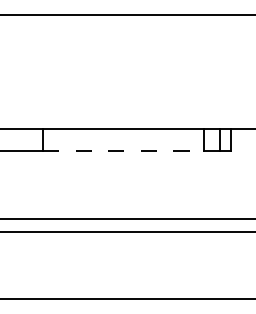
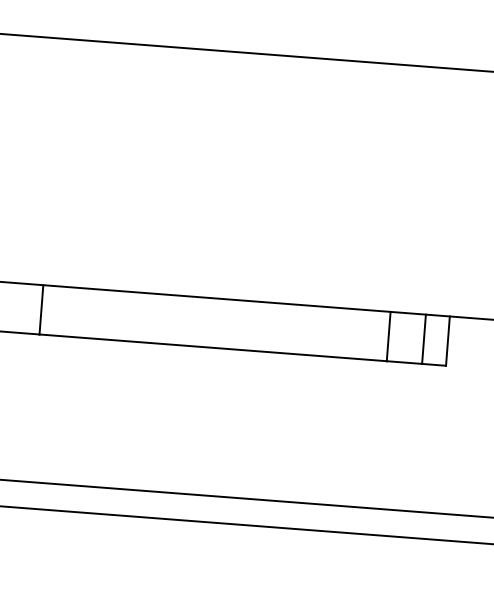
line: (123, 151) -> (213, 348), dashed -> solid

